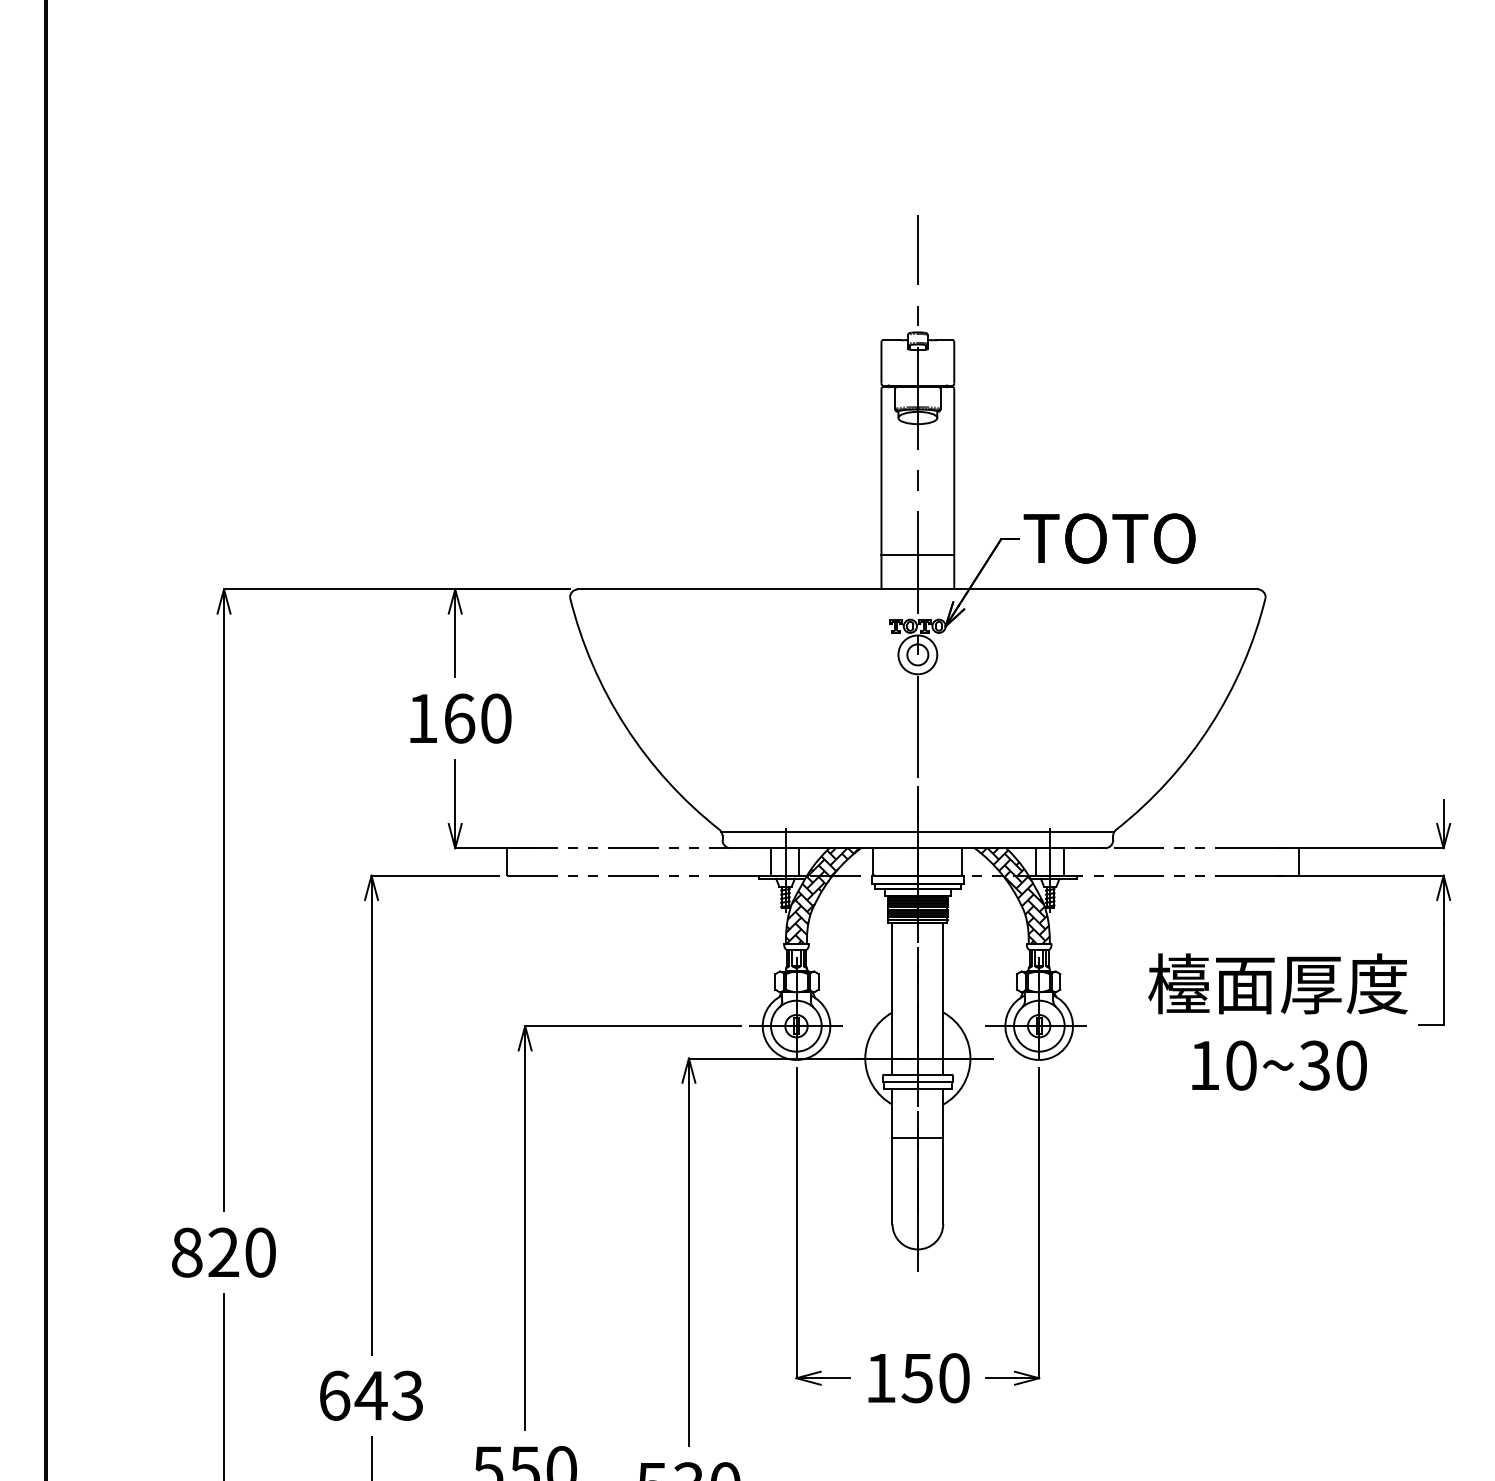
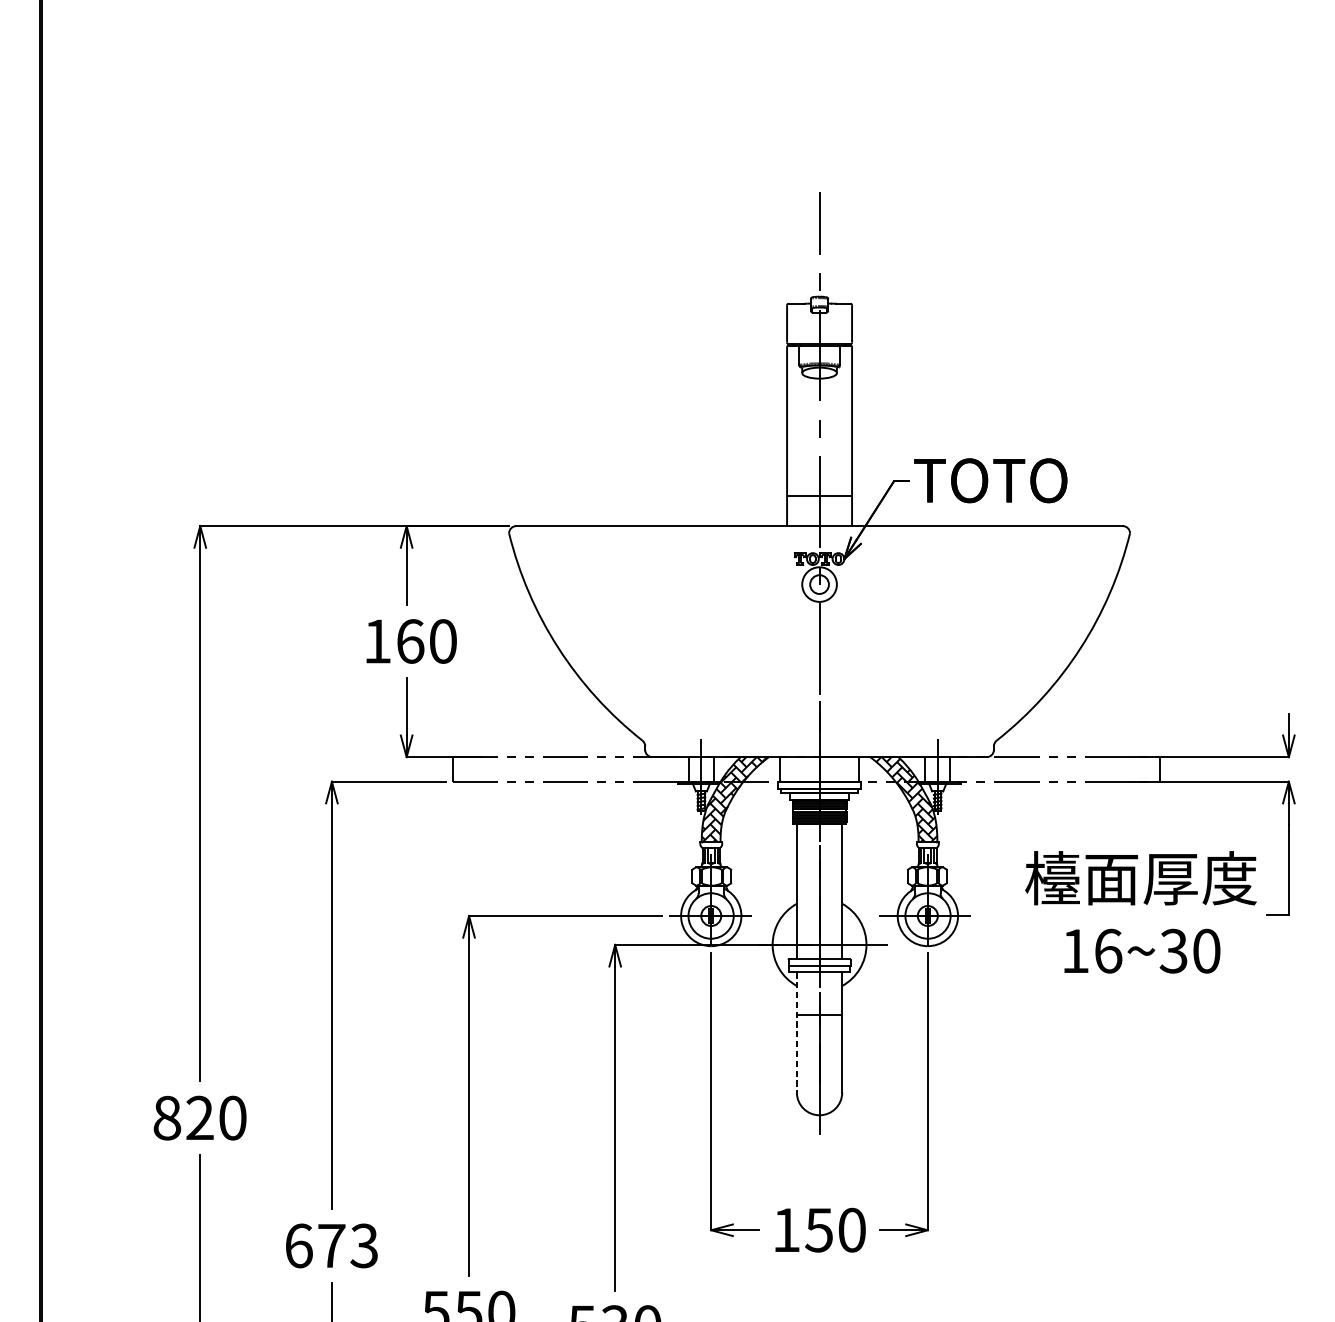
line: (917, 832) -> (819, 743), removed
text: (1241, 1065) -> (1108, 951), 10~30 -> 16~30
line: (892, 1157) -> (796, 1033), solid -> dashed
text: (370, 1395) -> (330, 1245), 643 -> 673

